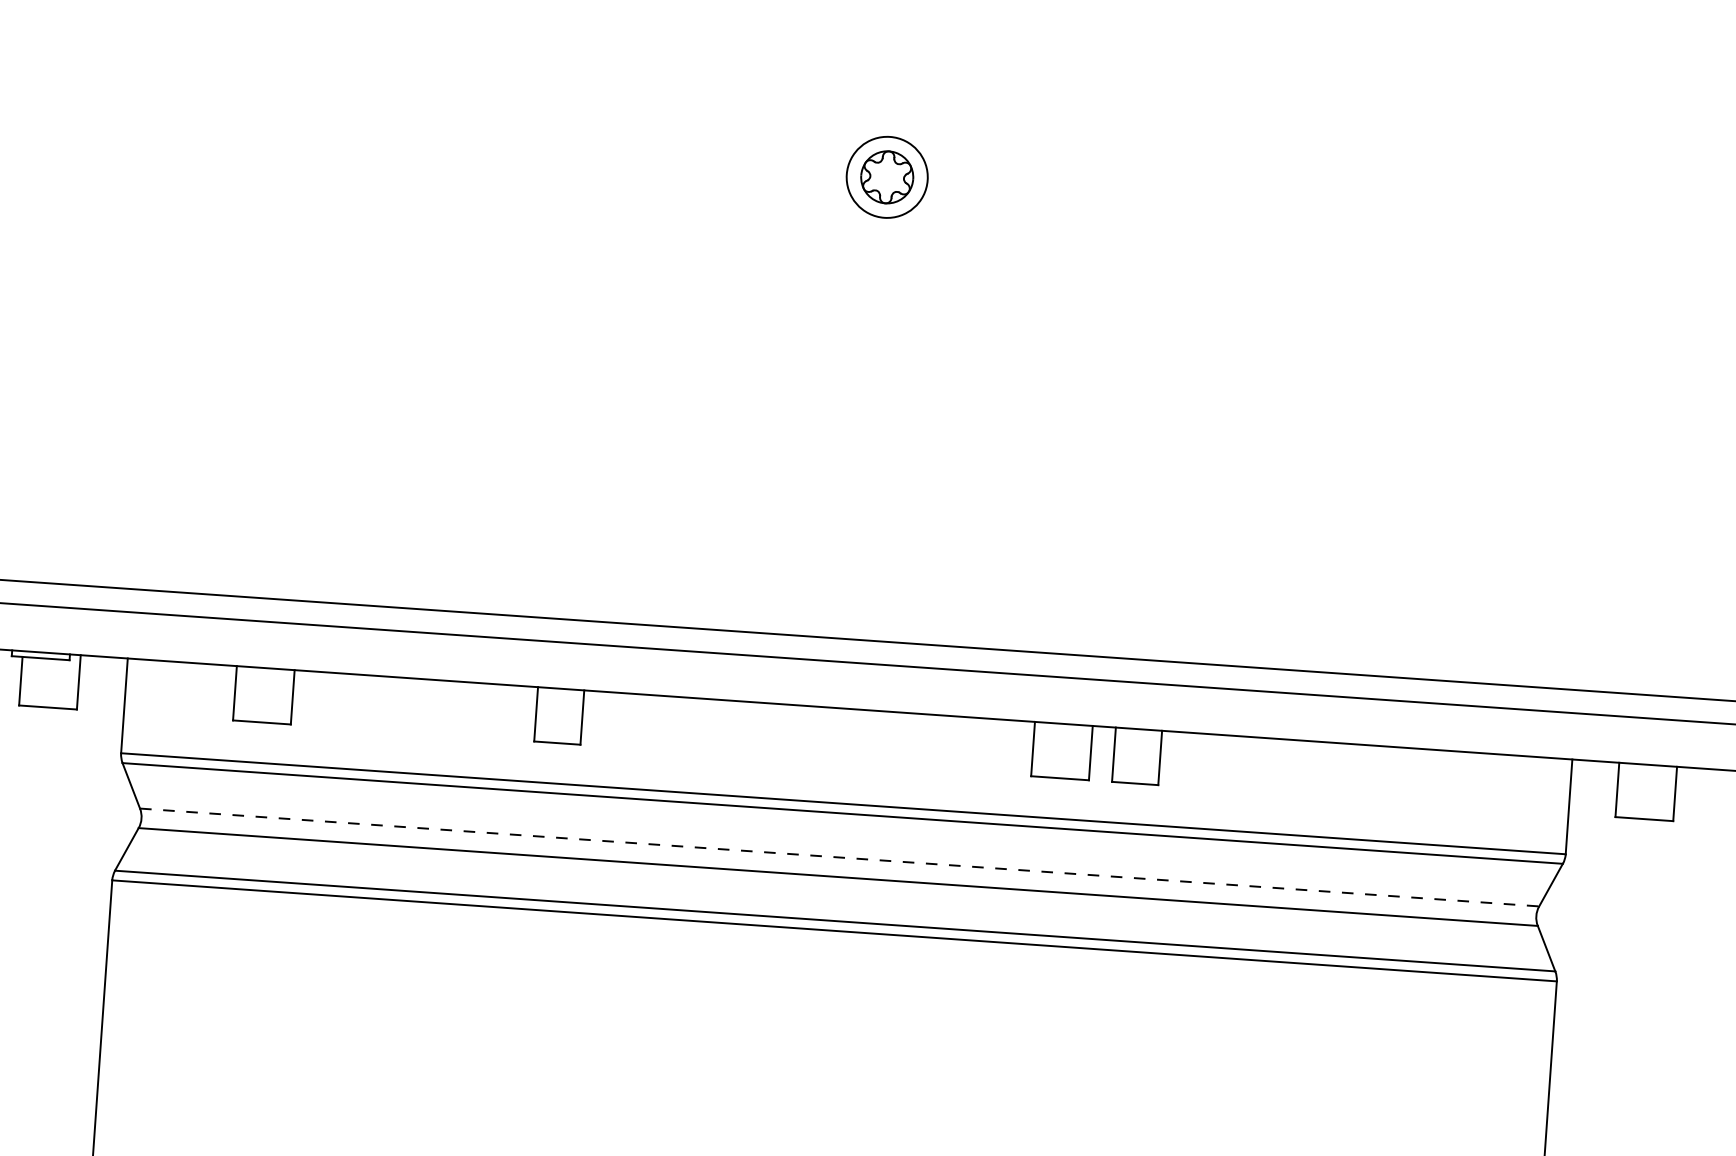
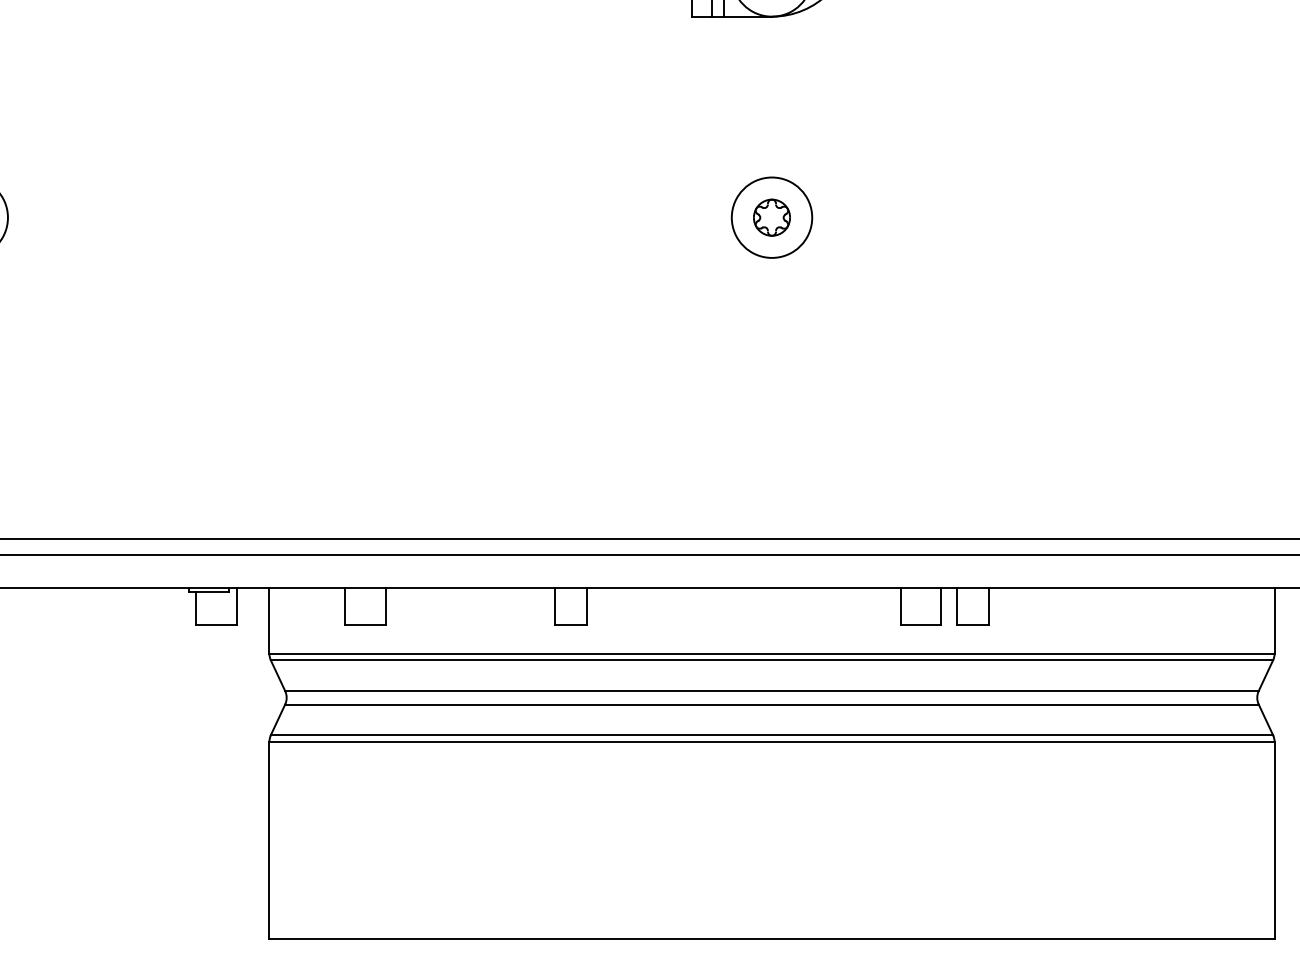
circle: (886, 177) -> (771, 217), size x1.43
line: (838, 856) -> (771, 690), dashed -> solid

